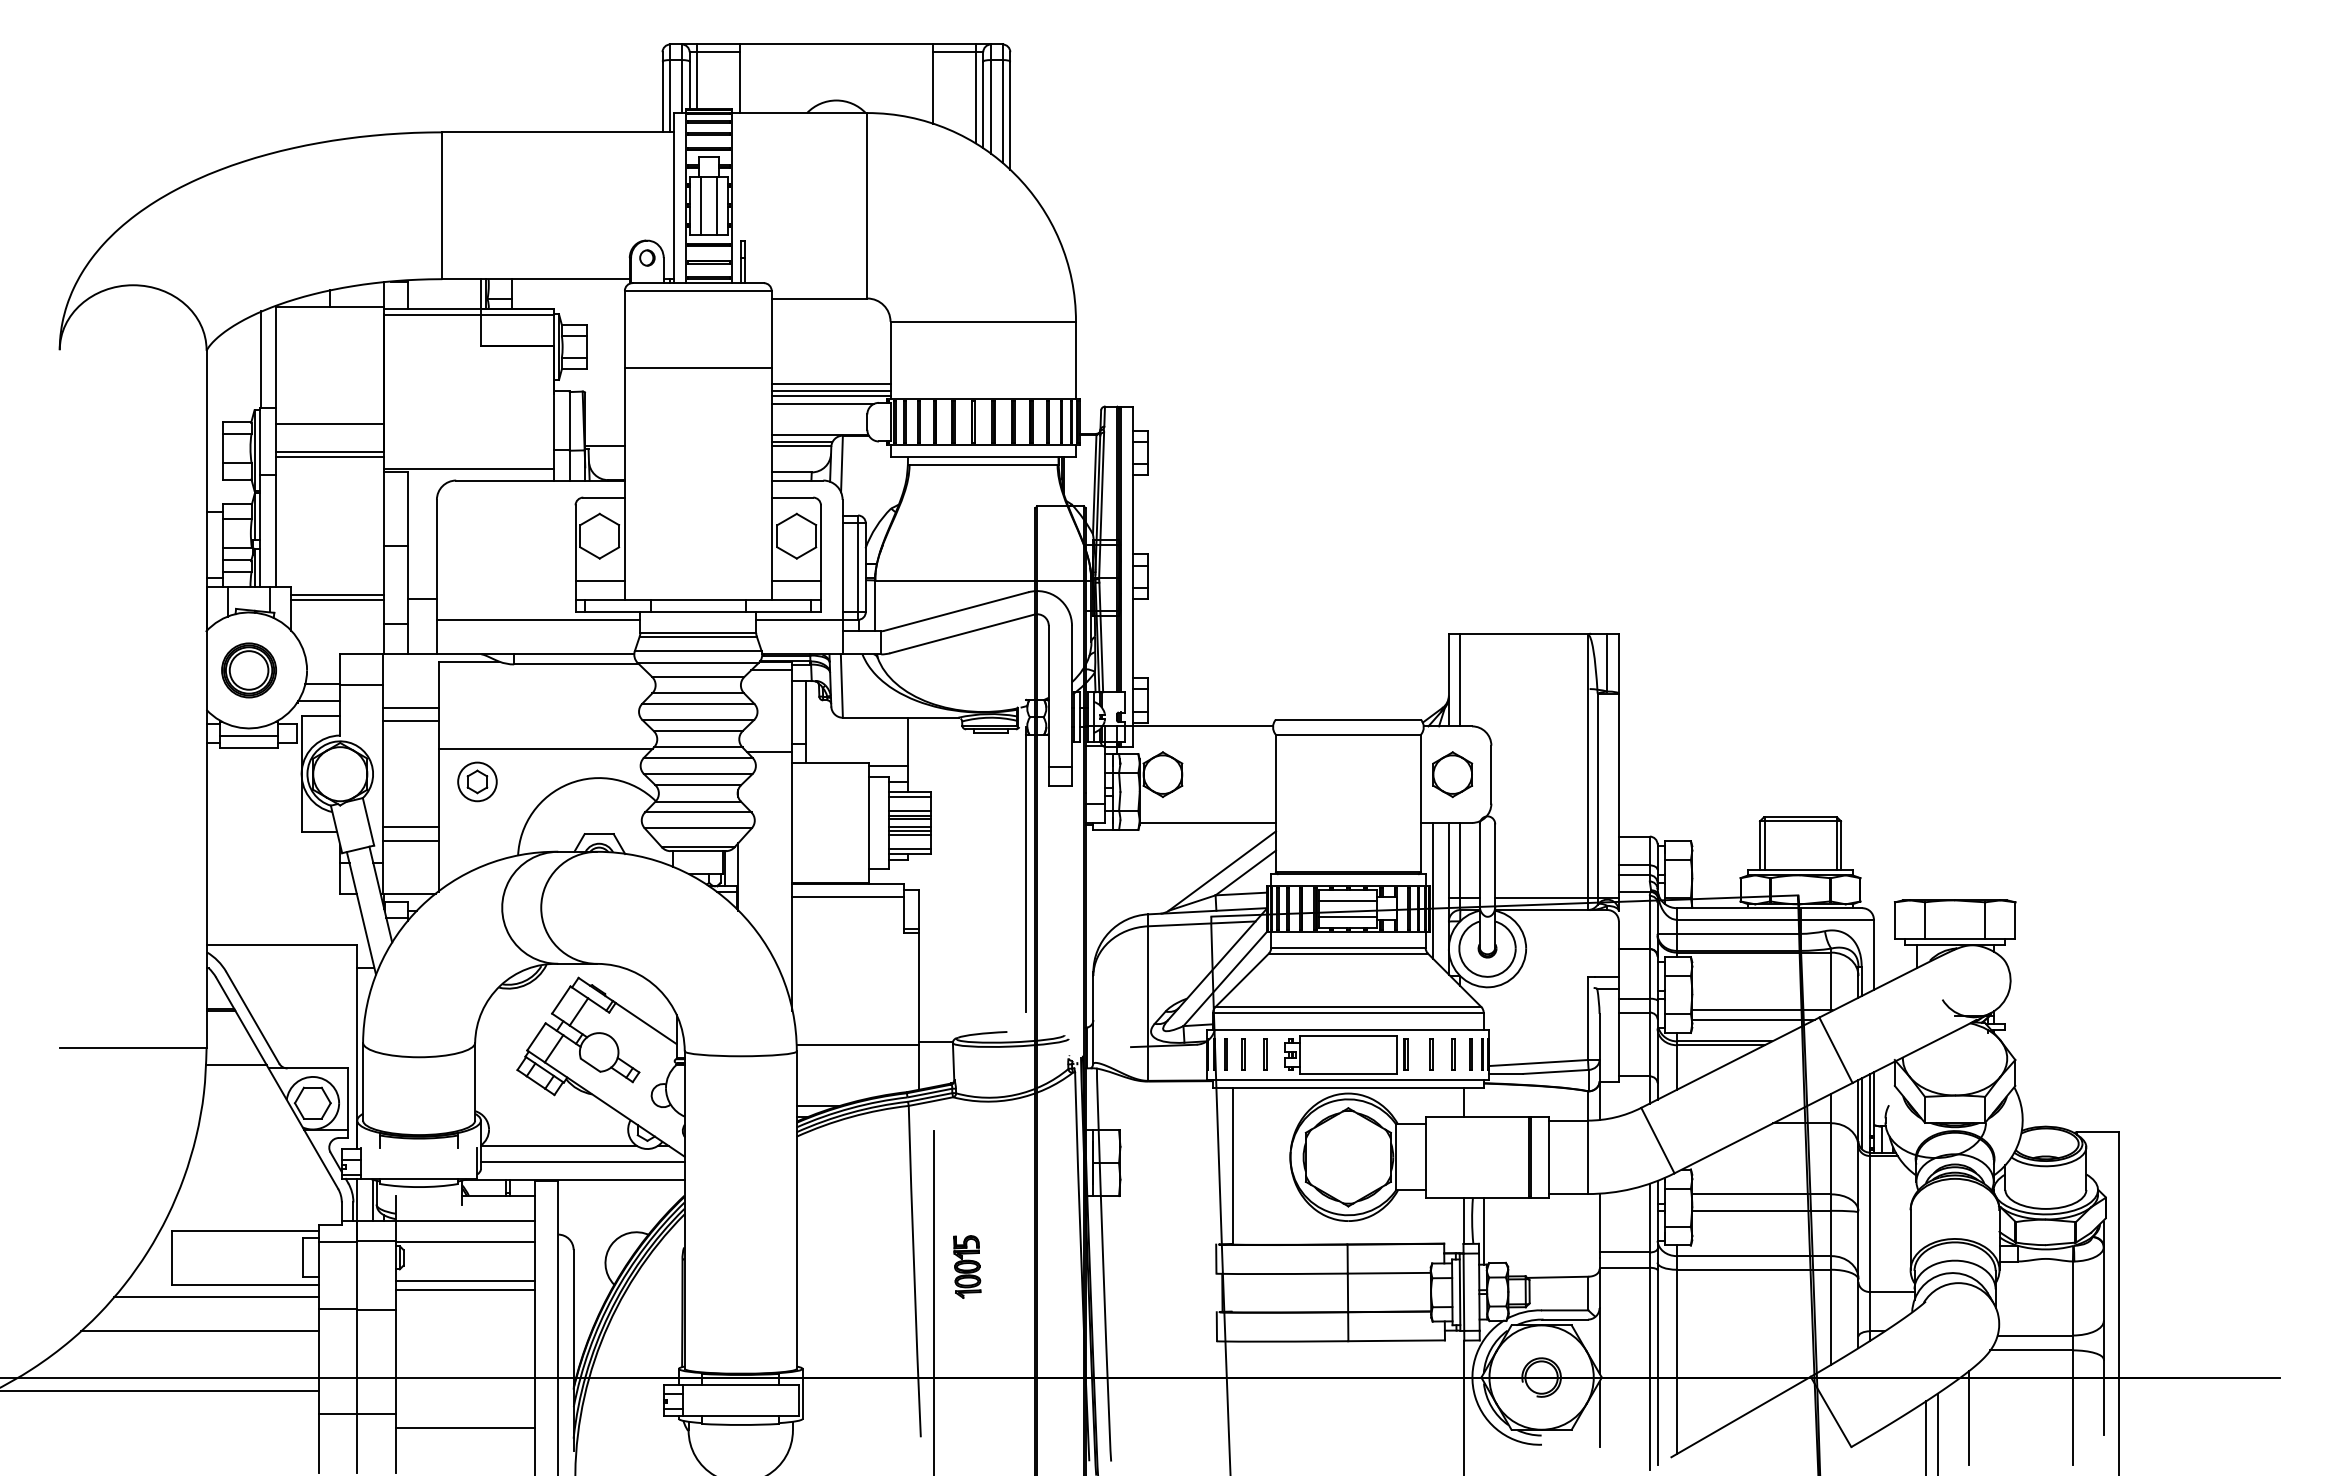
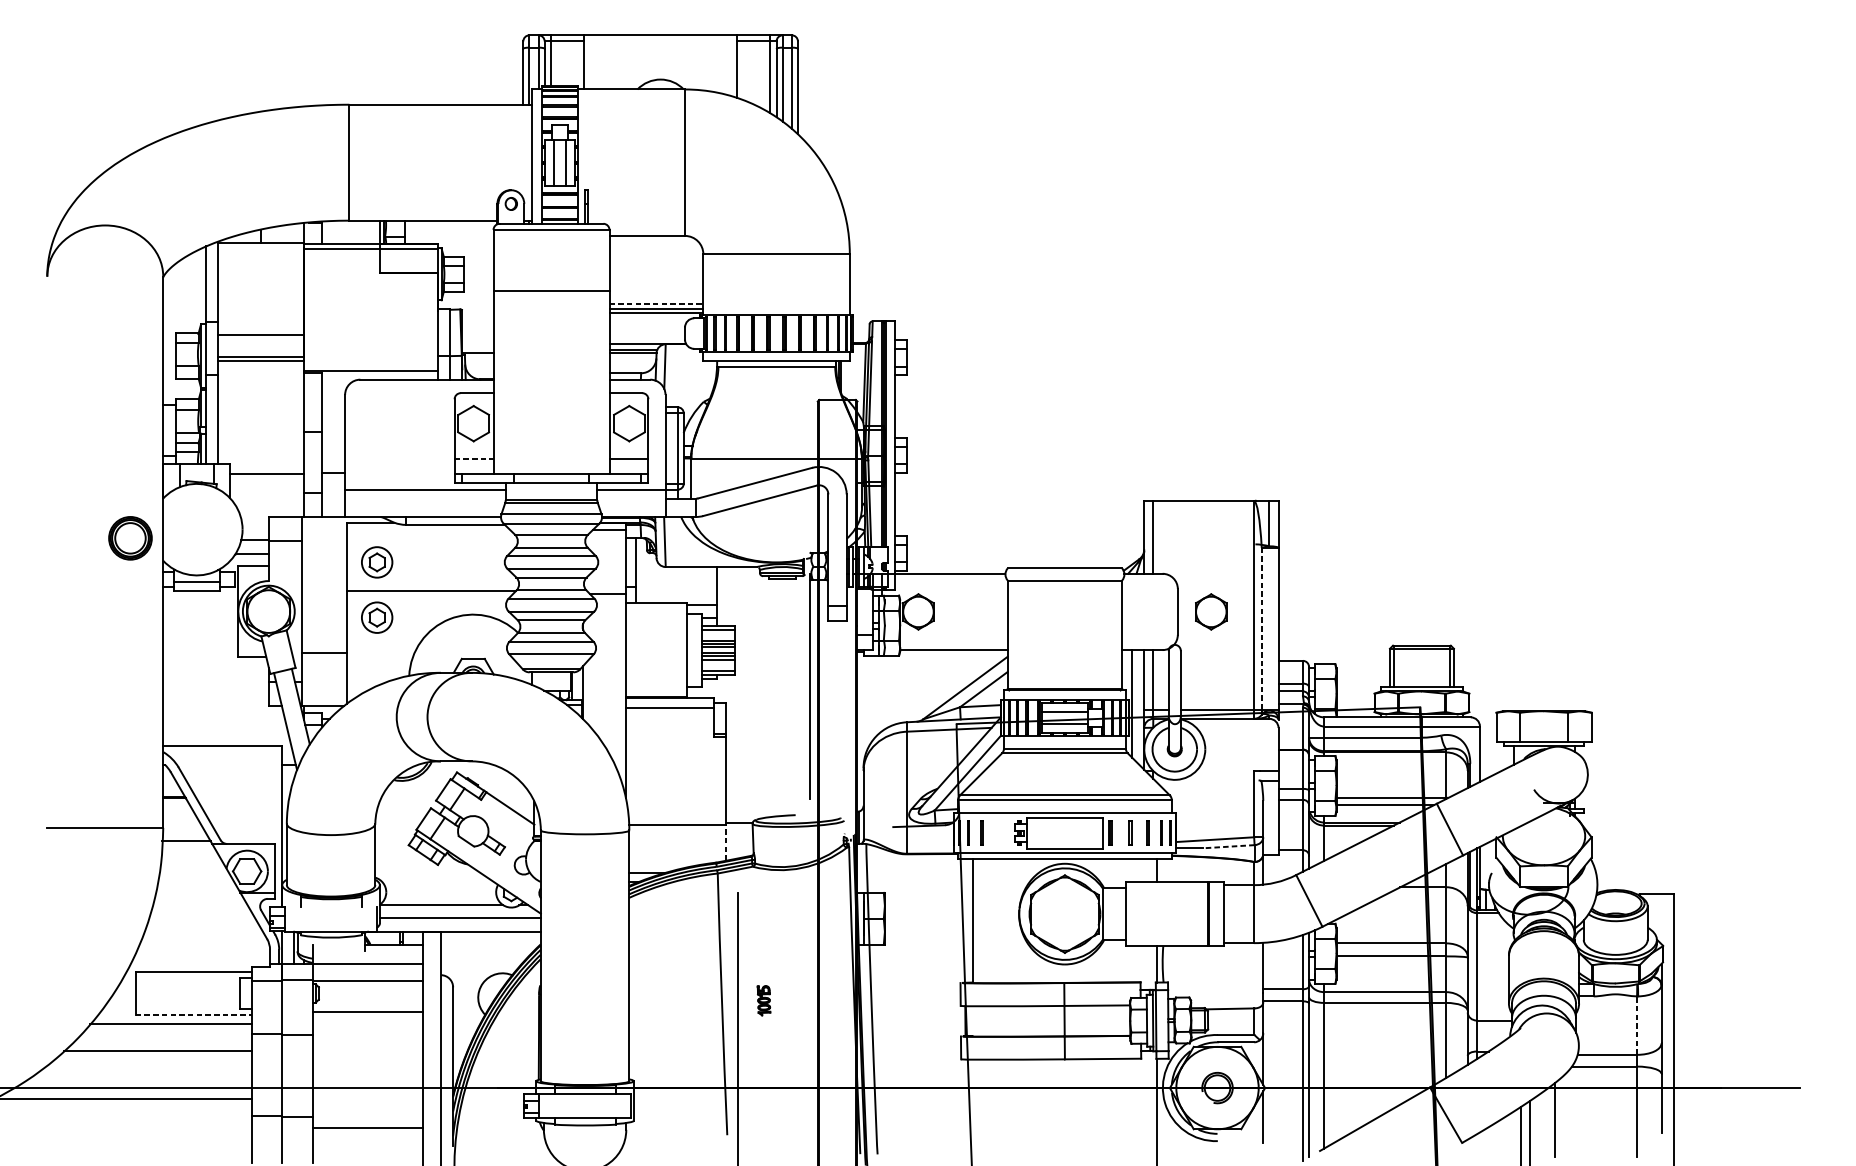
line: (831, 384) -> (656, 303), solid -> dashed
line: (822, 403) -> (649, 318), removed
line: (600, 580) -> (474, 458), solid -> dashed
line: (337, 595) -> (266, 470), removed
part: (248, 670) -> (130, 538), moved
line: (410, 707) -> (324, 558), removed
part: (477, 711) -> (377, 562), added
line: (410, 721) -> (324, 569), removed
part: (1452, 774) -> (1211, 611), moved
line: (1597, 795) -> (1261, 628), solid -> dashed
line: (410, 840) -> (324, 663), removed
line: (1264, 1054) -> (998, 832), removed
line: (919, 1066) -> (726, 842), solid -> dashed
line: (1555, 1071) -> (1228, 846), solid -> dashed
line: (1483, 1230) -> (1171, 971), removed
part: (967, 1266) -> (764, 1000), size x0.6
line: (245, 1284) -> (193, 1014), solid -> dashed
line: (465, 1290) -> (367, 1019), removed
line: (2072, 1298) -> (1636, 1025), solid -> dashed

